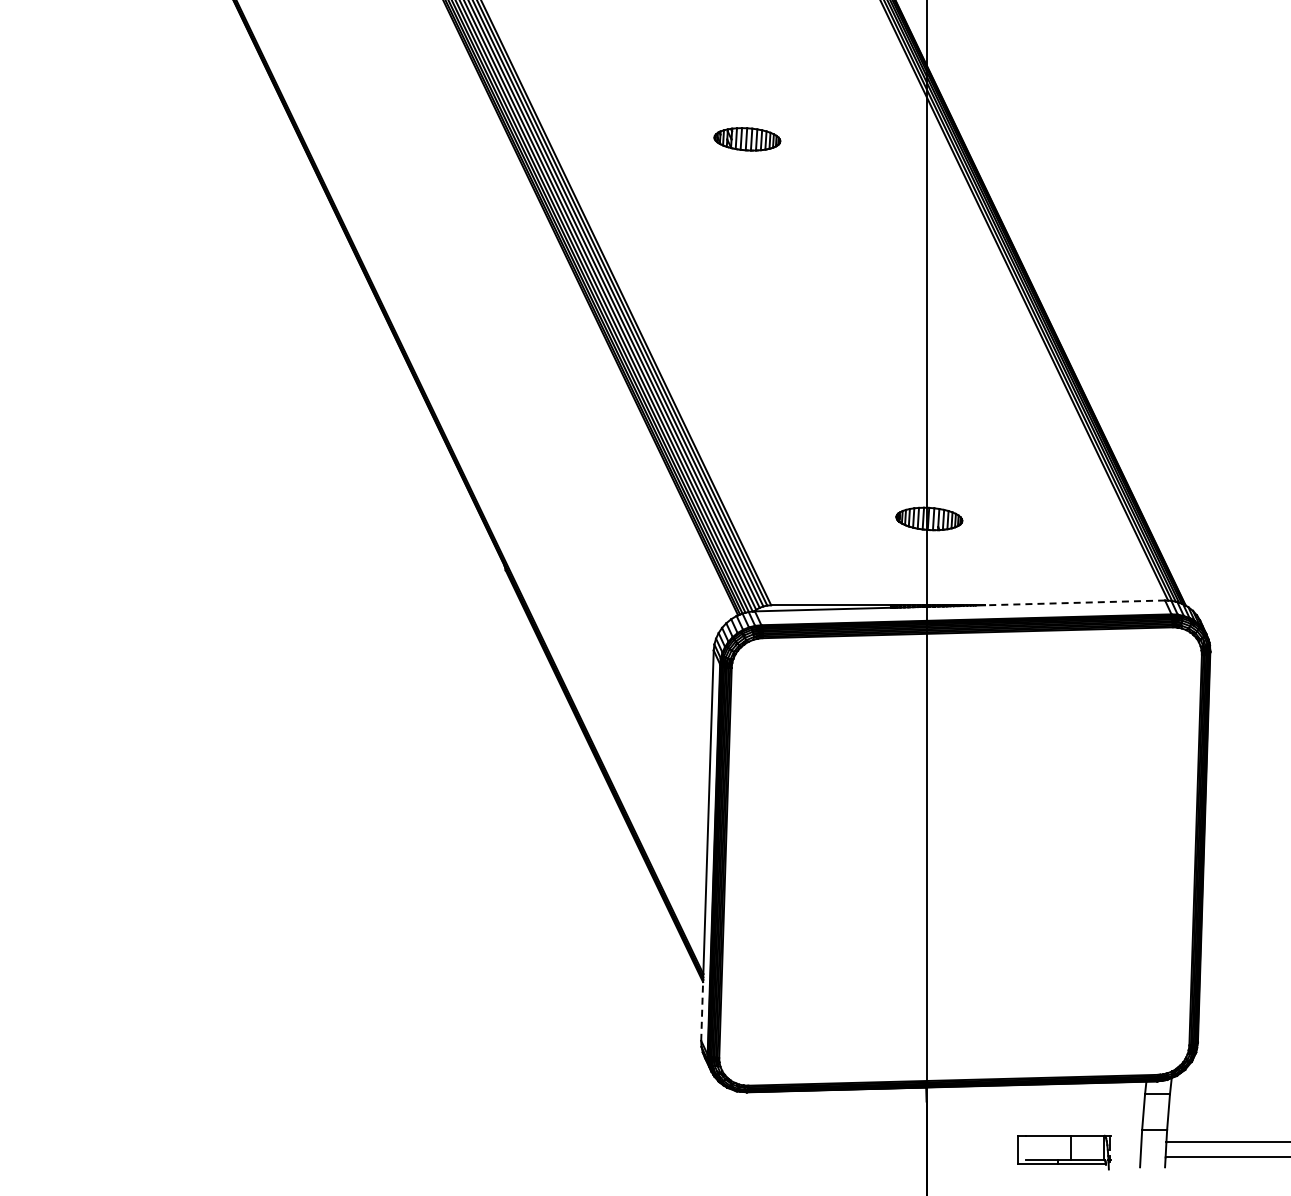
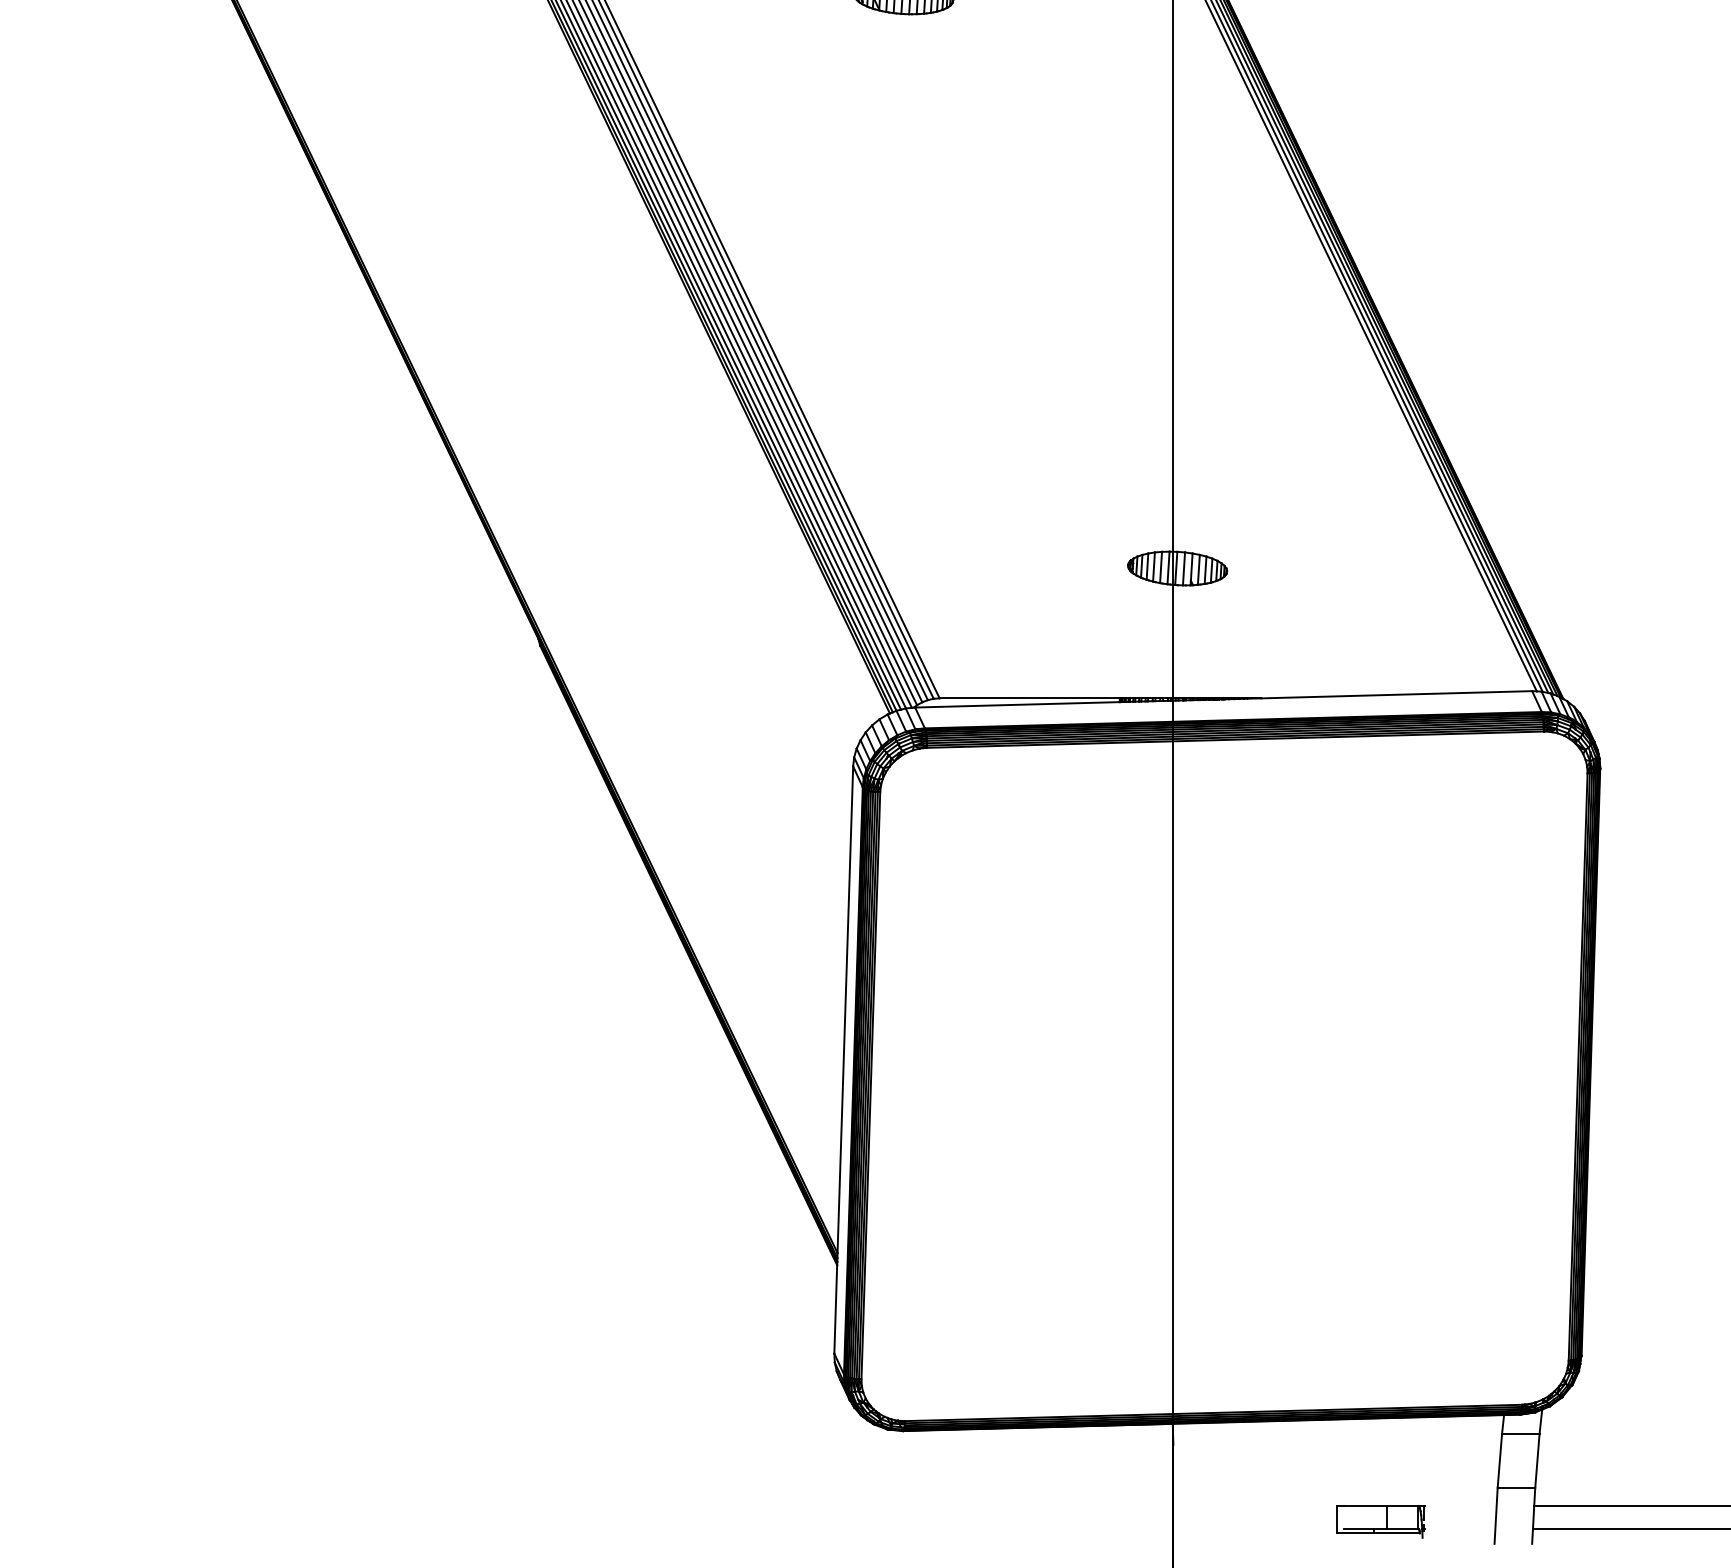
line: (1074, 602) -> (1395, 694), dashed -> solid
line: (702, 1010) -> (836, 1307), dashed -> solid
part: (1064, 1152) -> (1380, 1521), size x0.62

